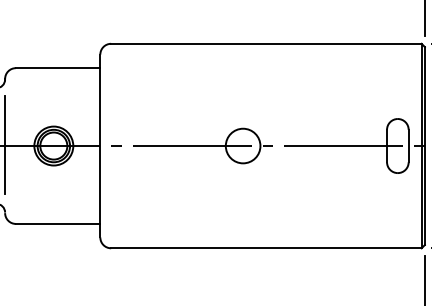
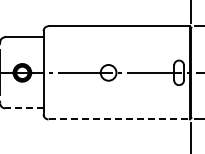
line: (56, 224) -> (23, 108), solid -> dashed
line: (267, 248) -> (119, 119), solid -> dashed

